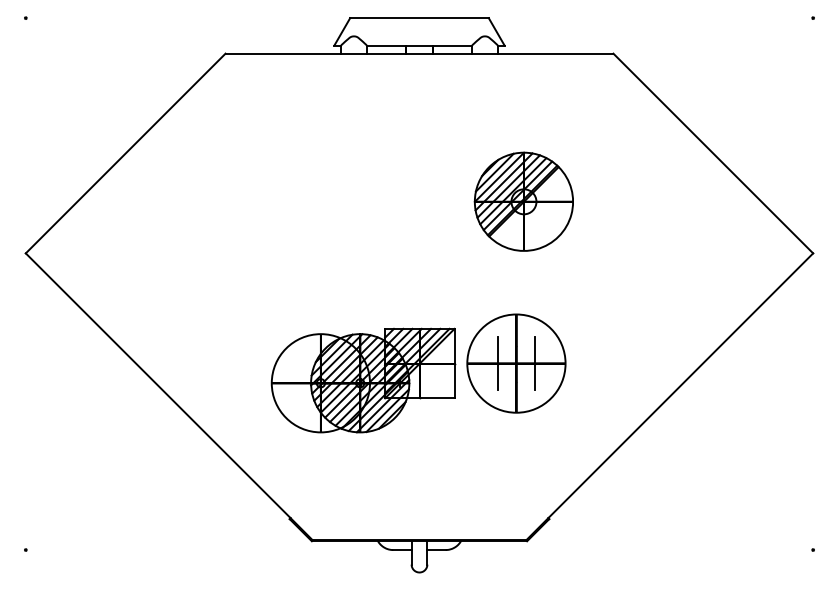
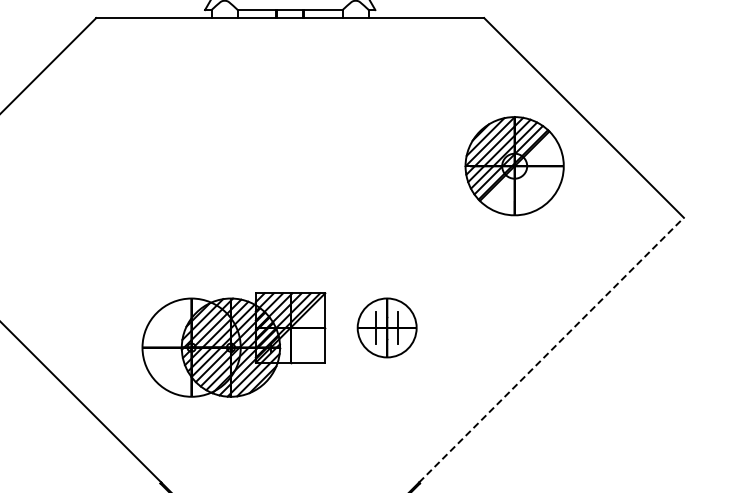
part: (523, 201) -> (514, 165), moved
part: (516, 363) -> (387, 327), size x0.6
line: (681, 385) -> (552, 349), solid -> dashed

